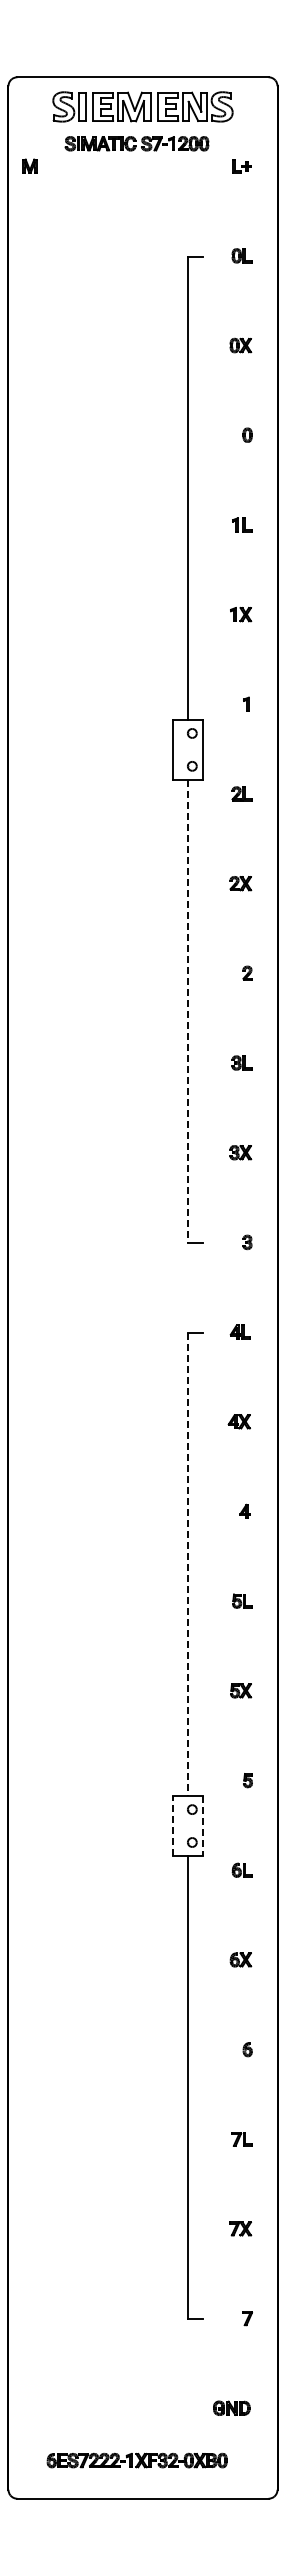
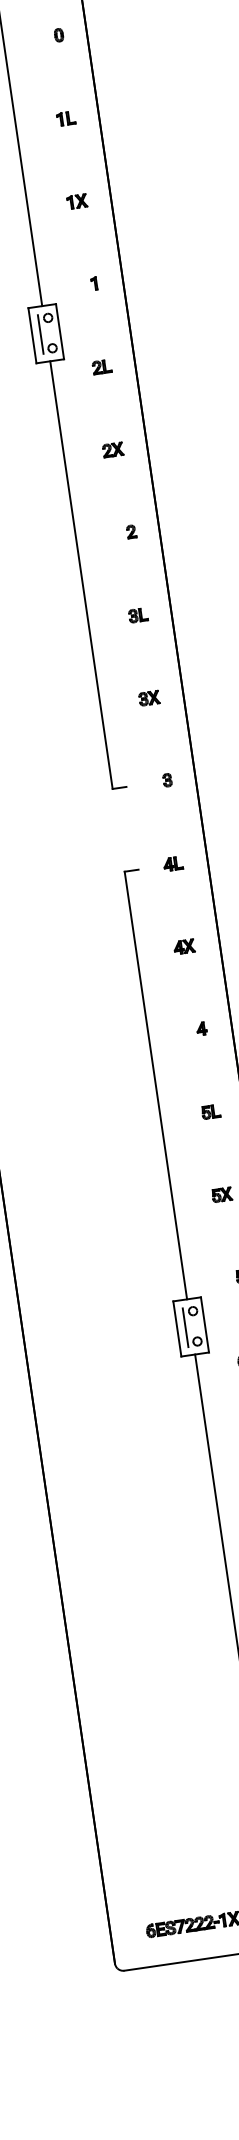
line: (181, 749) -> (40, 334), added
line: (187, 1011) -> (81, 575), dashed -> solid
line: (187, 1564) -> (155, 1085), dashed -> solid
line: (172, 1826) -> (177, 1329), dashed -> solid
line: (181, 1826) -> (185, 1328), added
line: (202, 1826) -> (204, 1325), dashed -> solid

